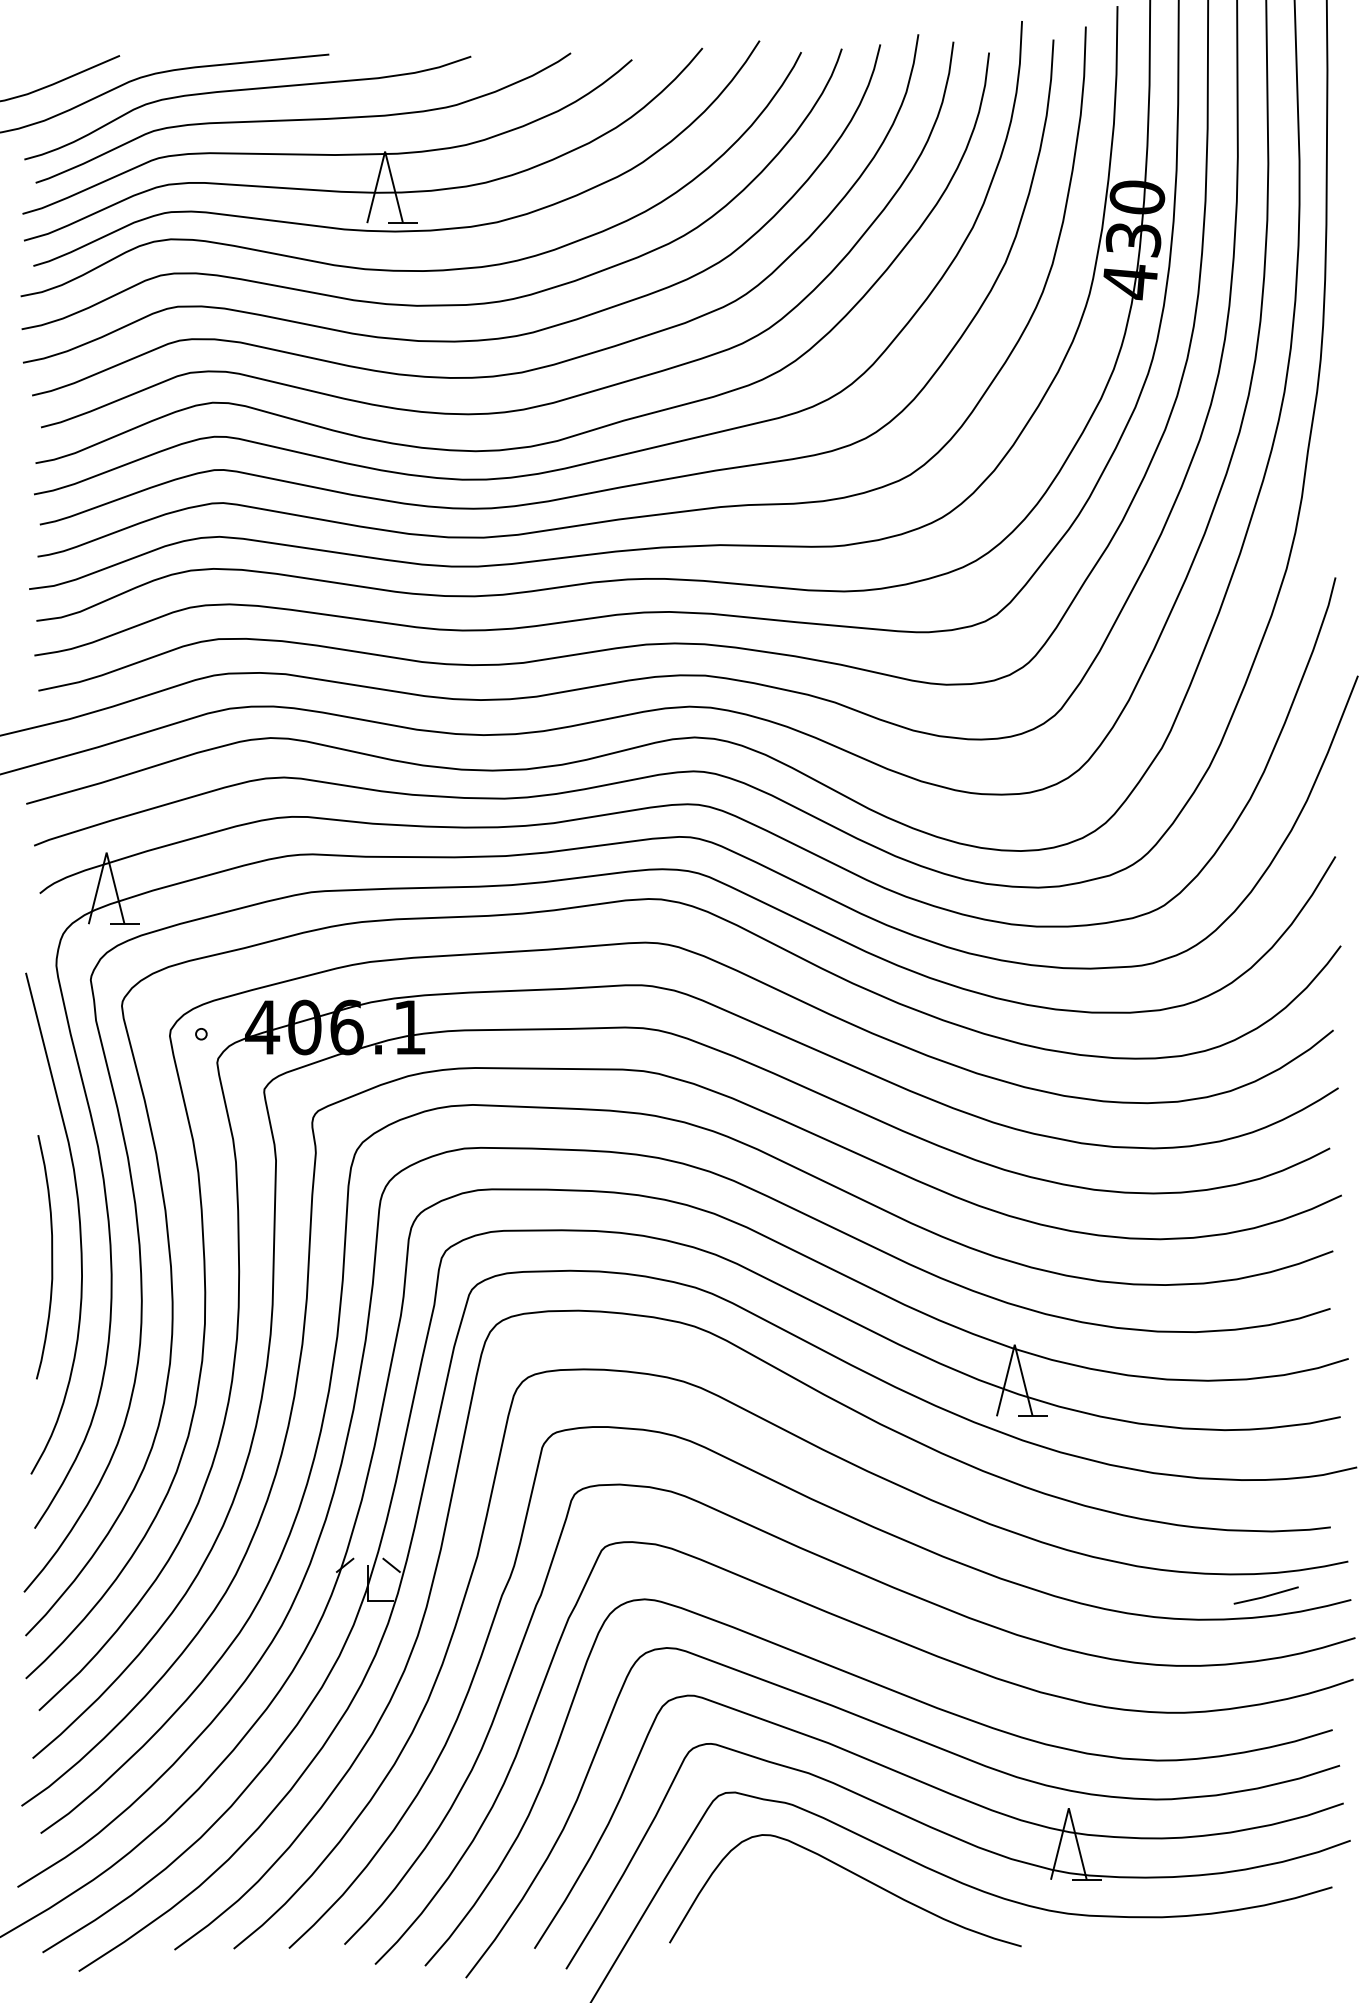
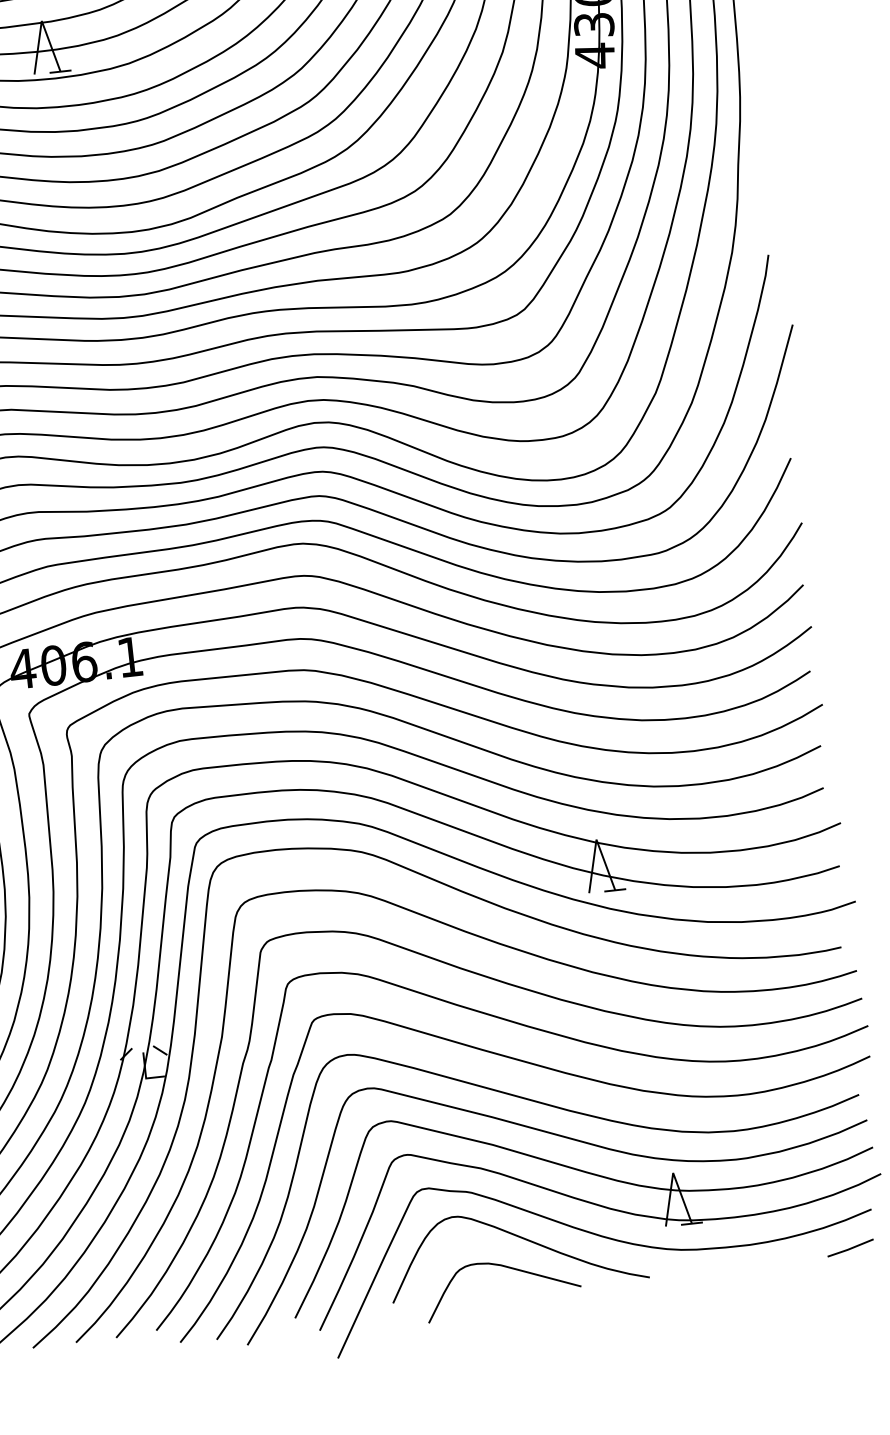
line: (1265, 1595) -> (850, 1248), moved
curve: (830, 1912) -> (507, 1268), added

